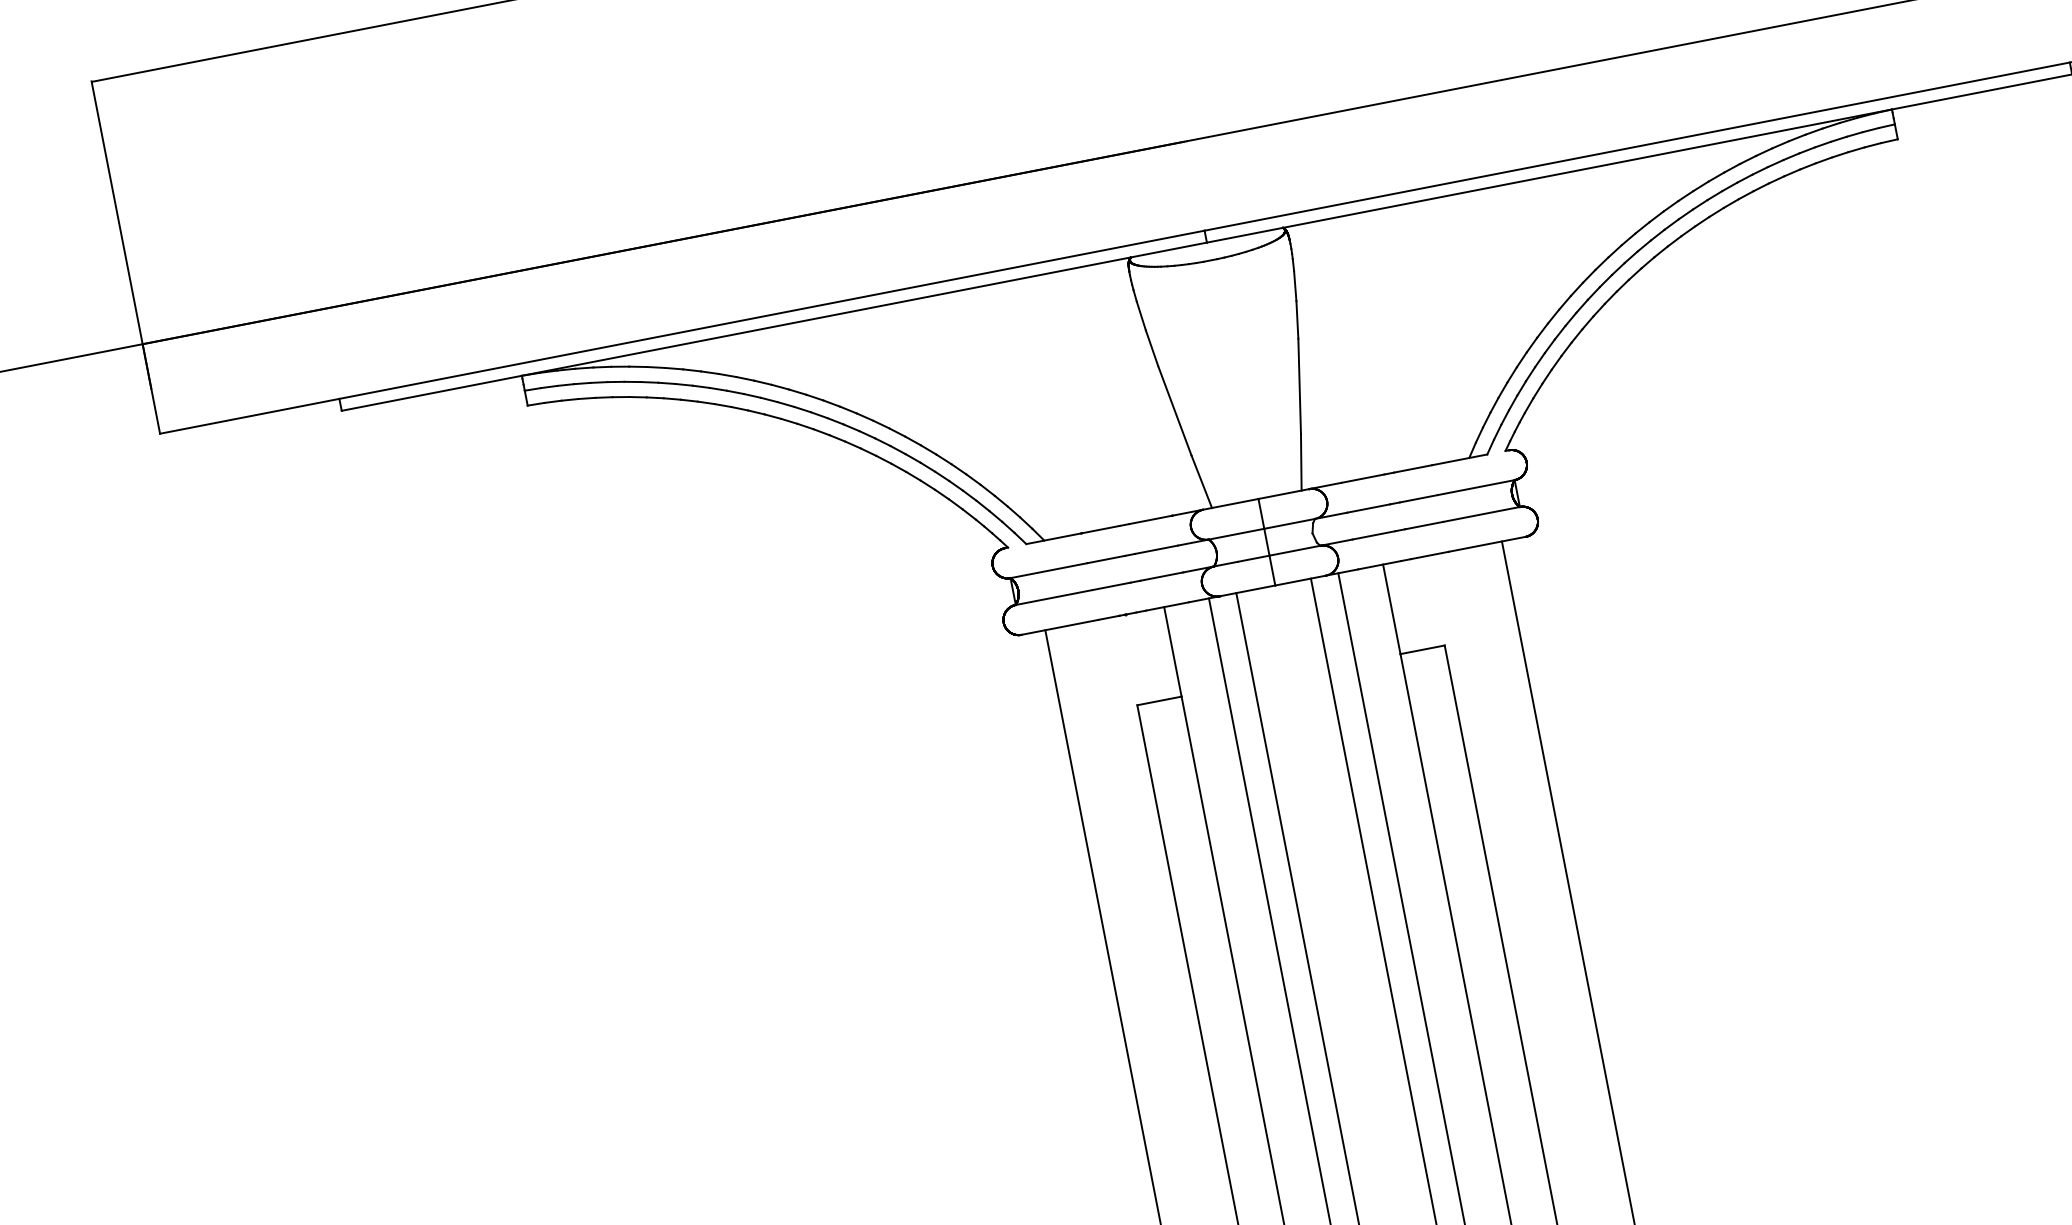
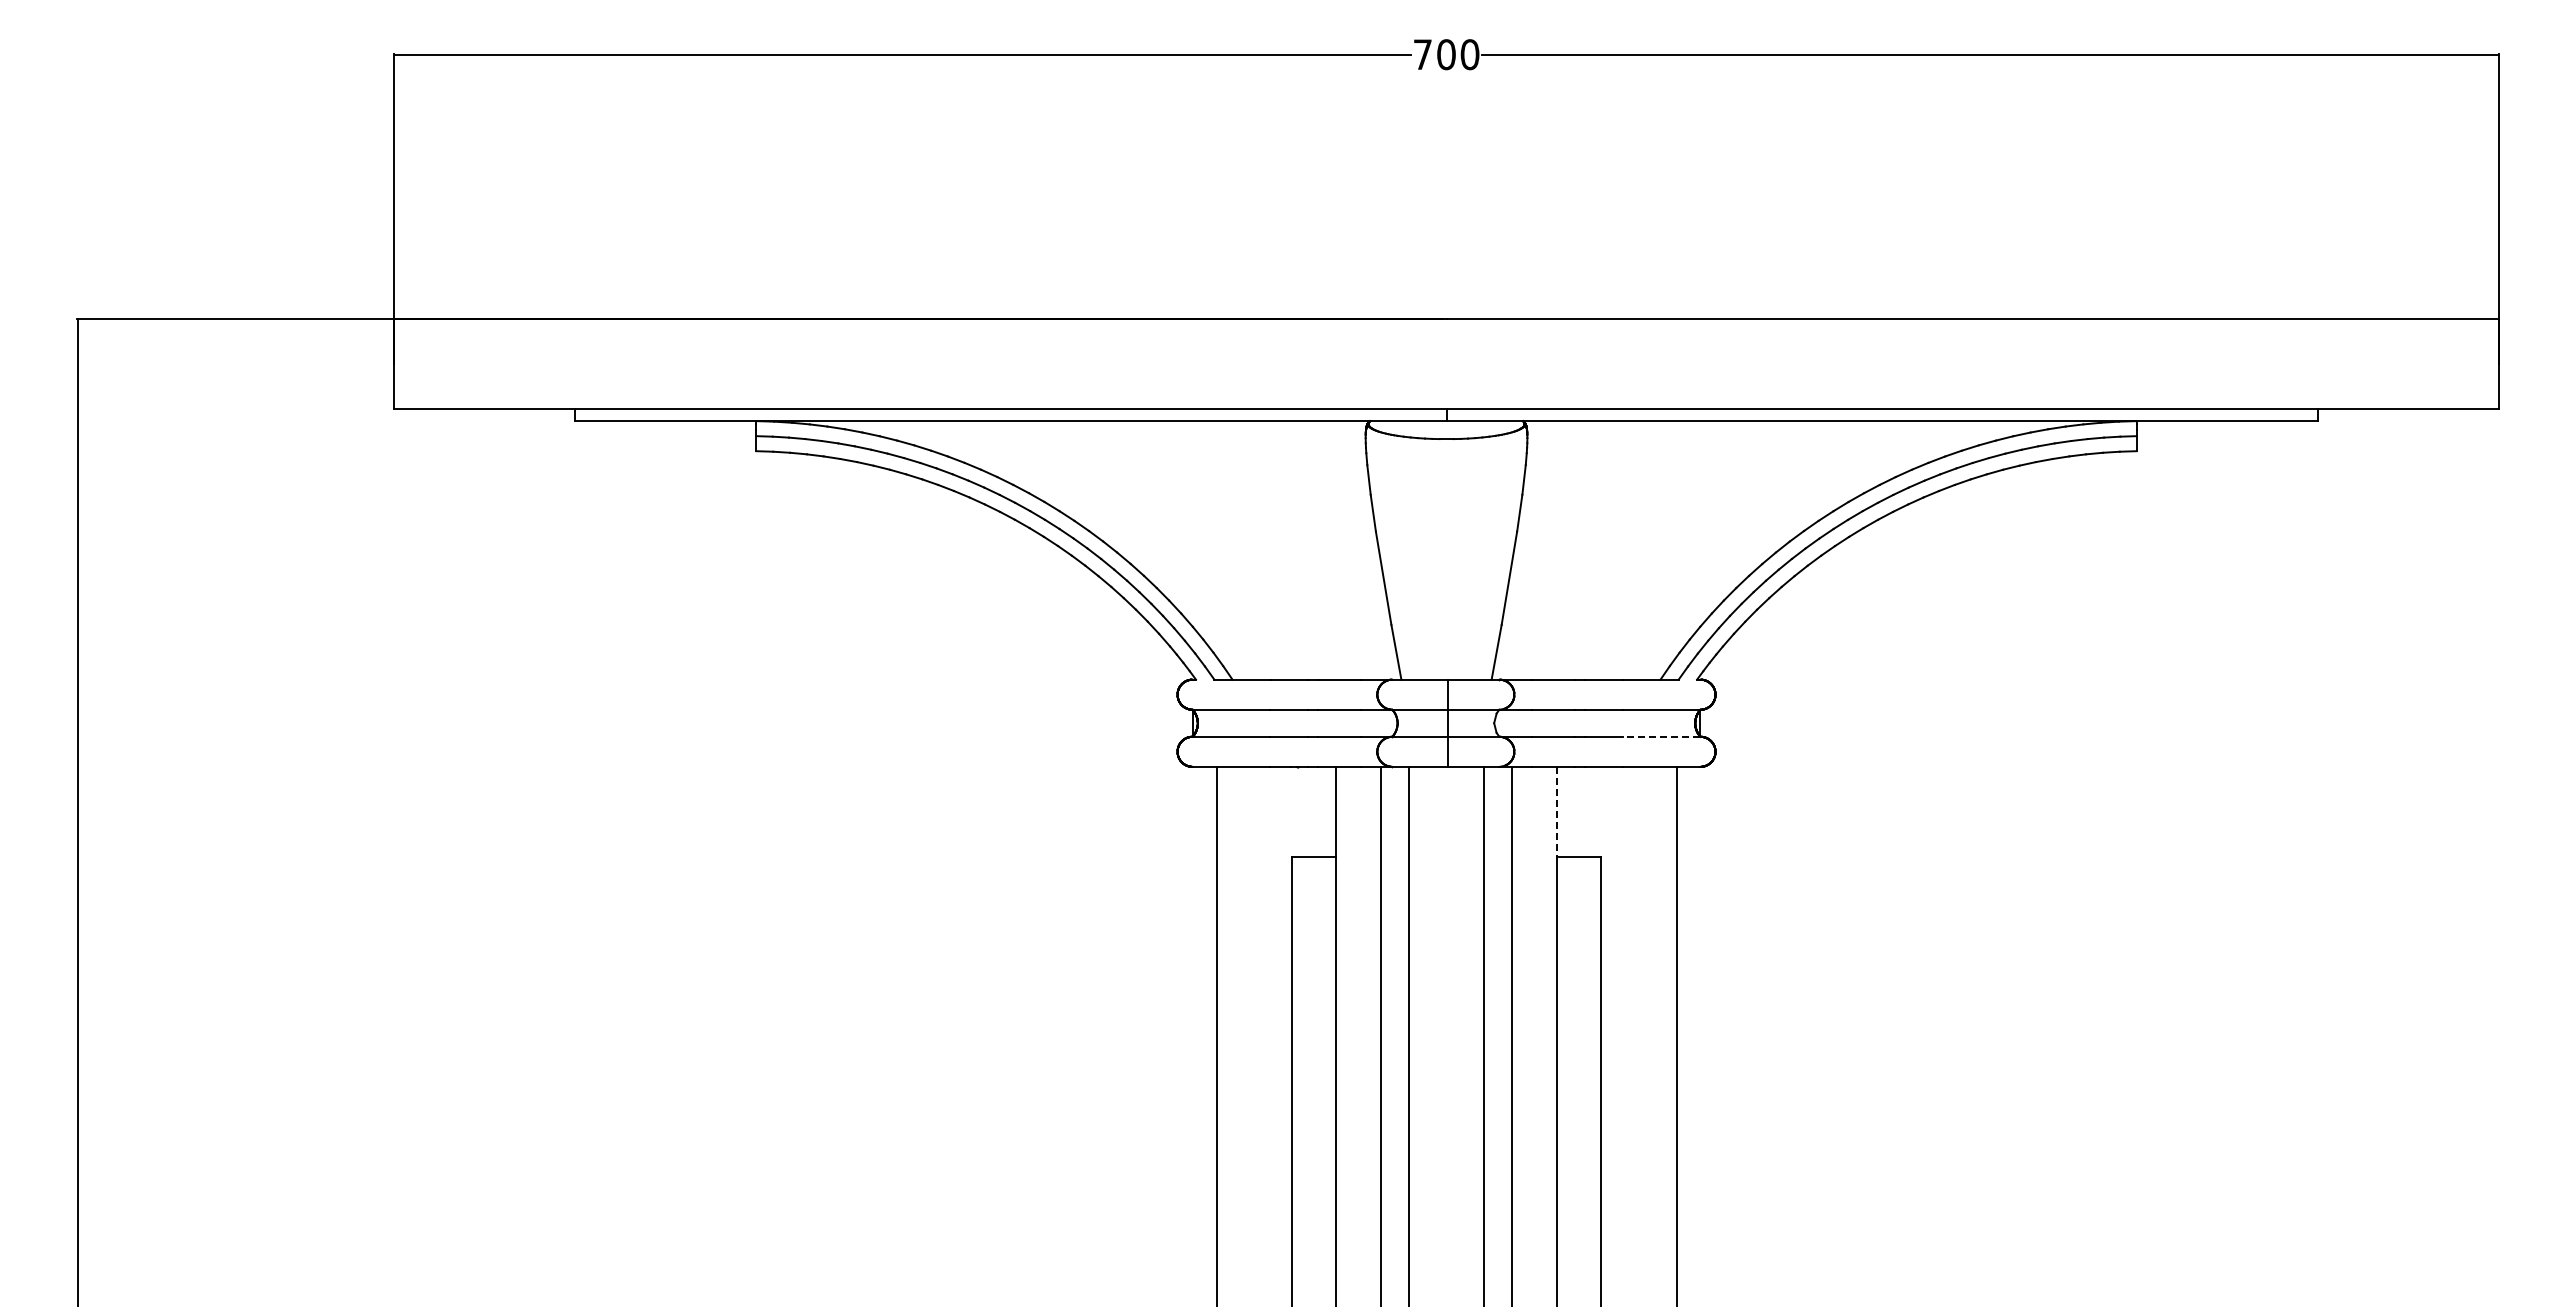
line: (1481, 514) -> (1661, 736), solid -> dashed
line: (1391, 609) -> (1556, 812), solid -> dashed

